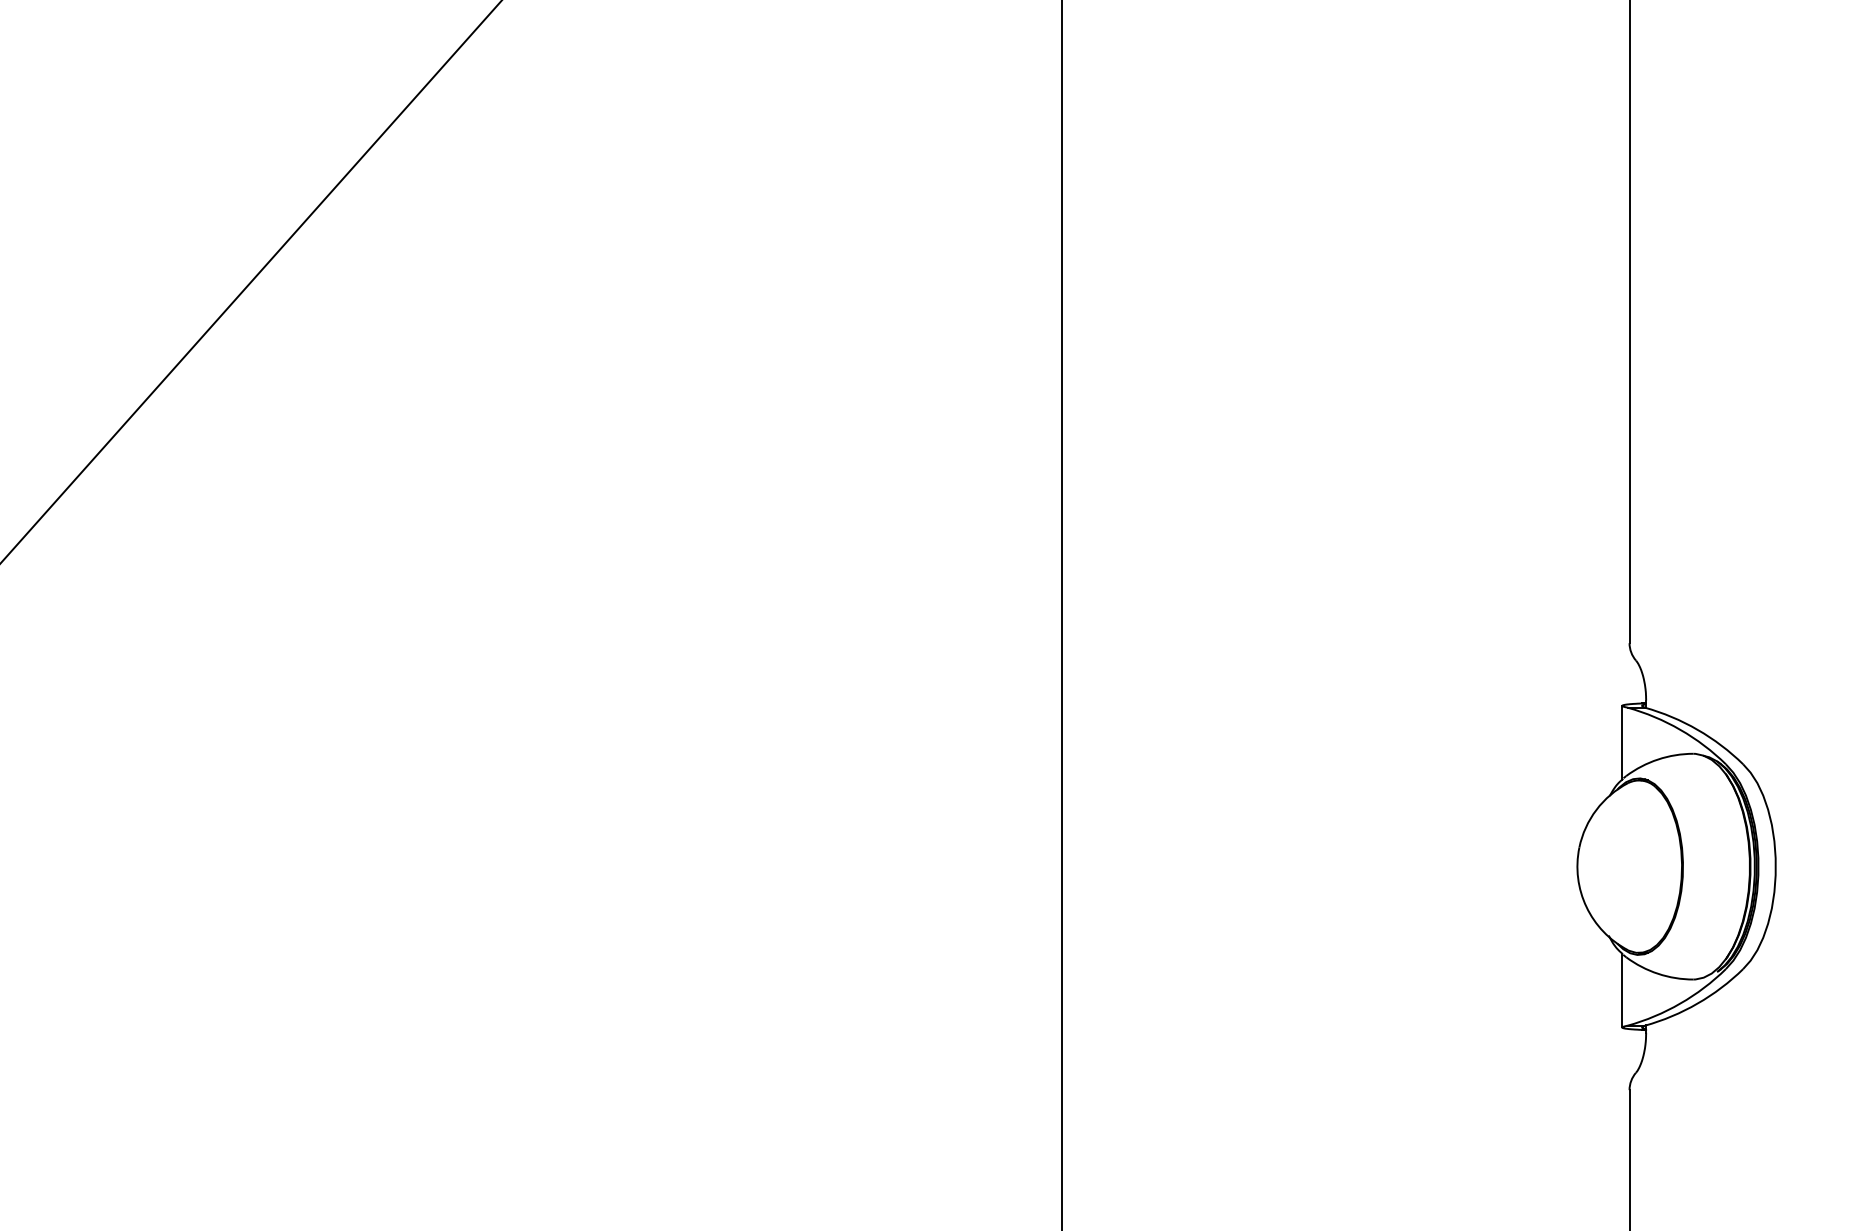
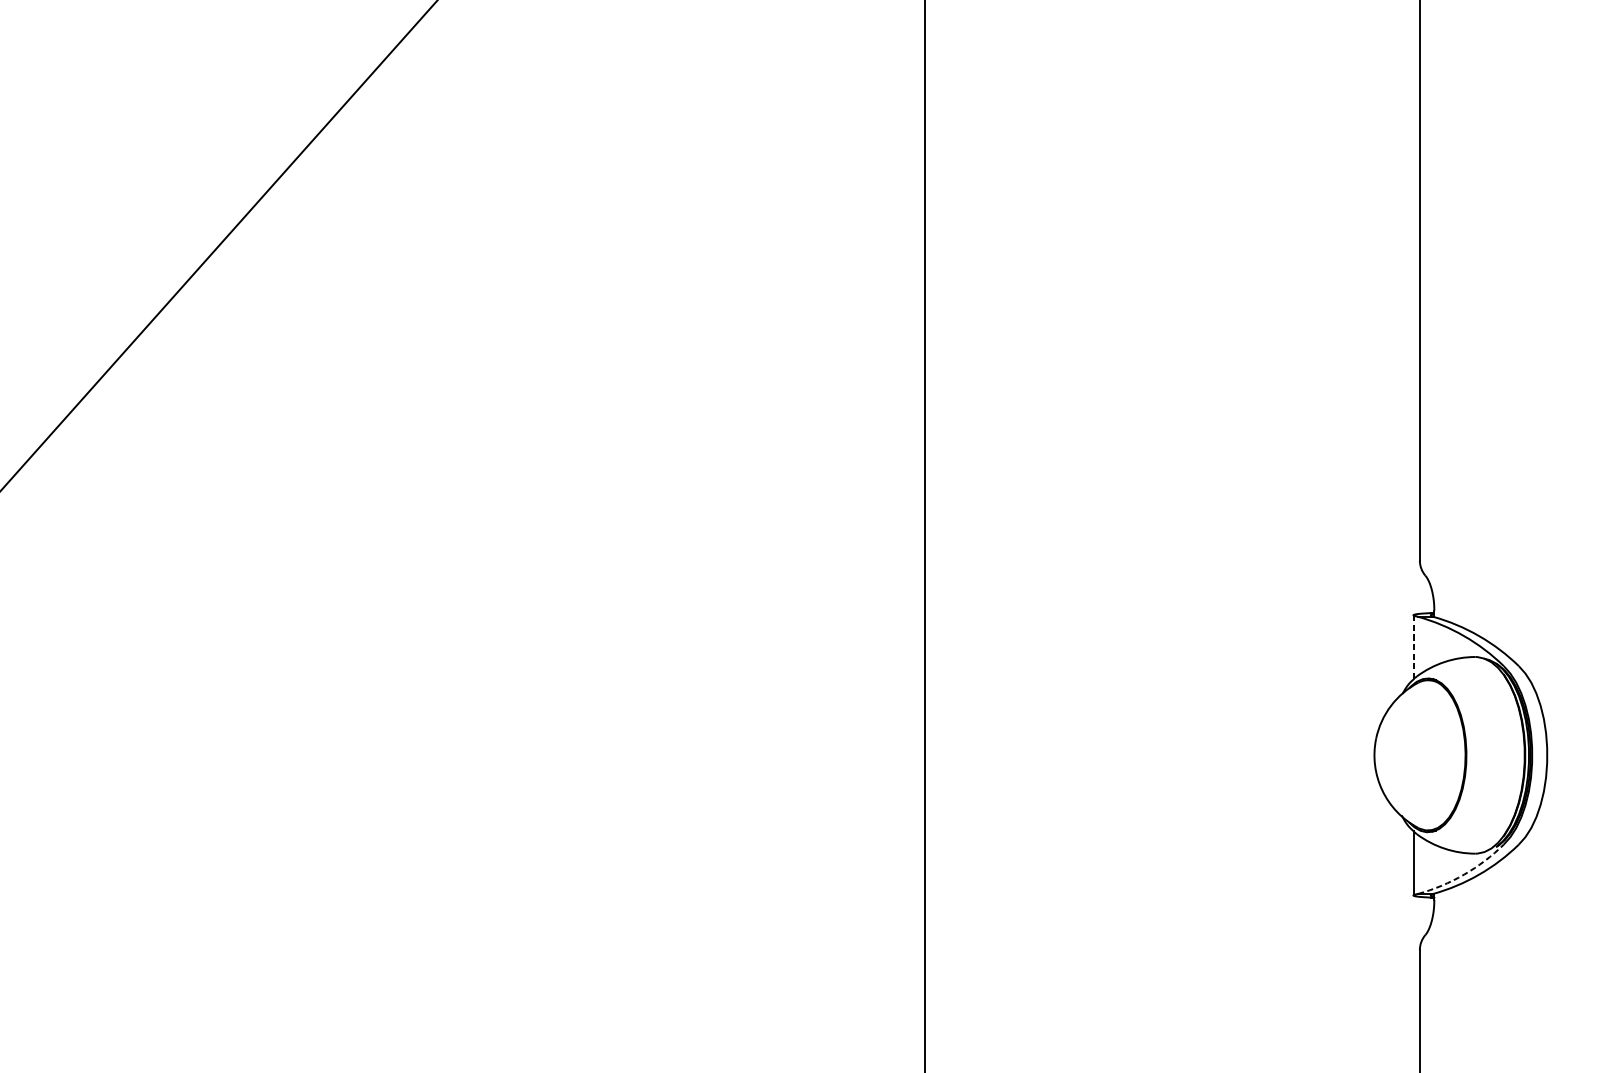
line: (1622, 742) -> (1413, 647), solid -> dashed
arc: (1680, 1003) -> (1464, 874), solid -> dashed

